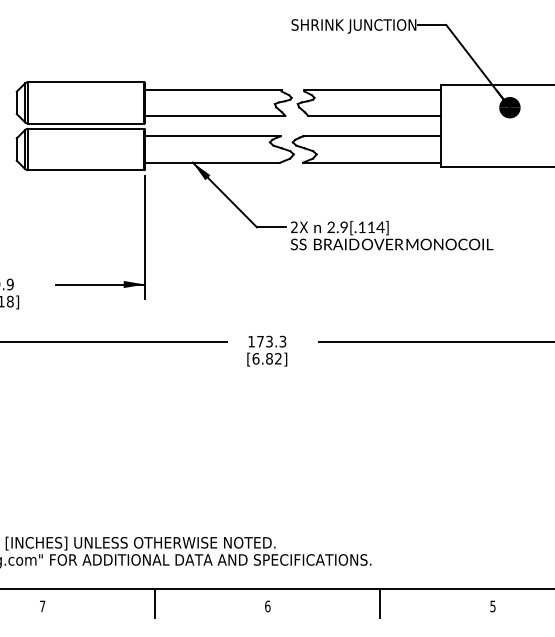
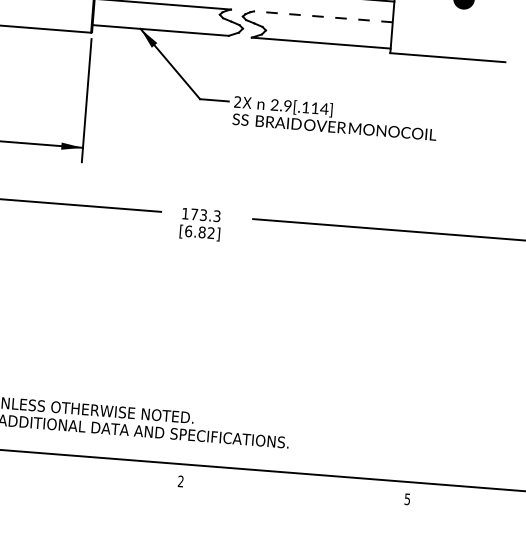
line: (372, 136) -> (323, 16), solid -> dashed
line: (155, 603) -> (68, 469), removed
line: (380, 603) -> (294, 487), removed
text: (267, 606) -> (180, 481), 6 -> 2

